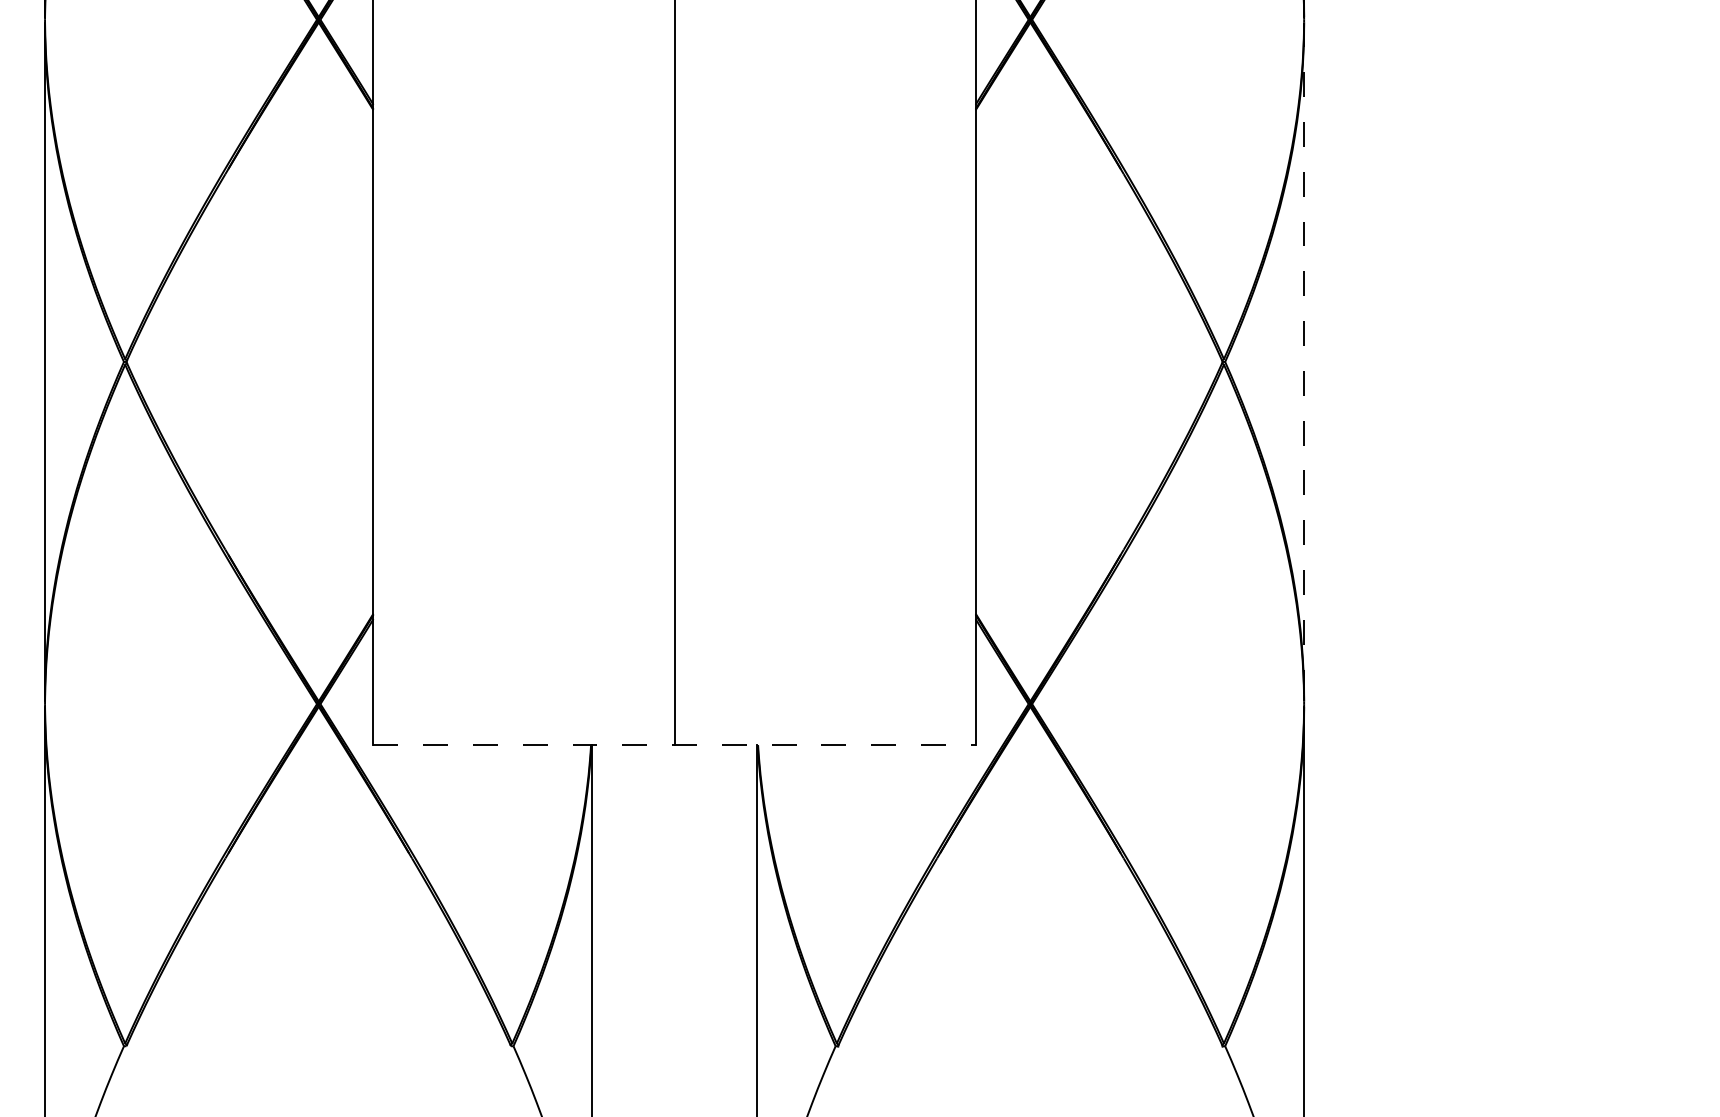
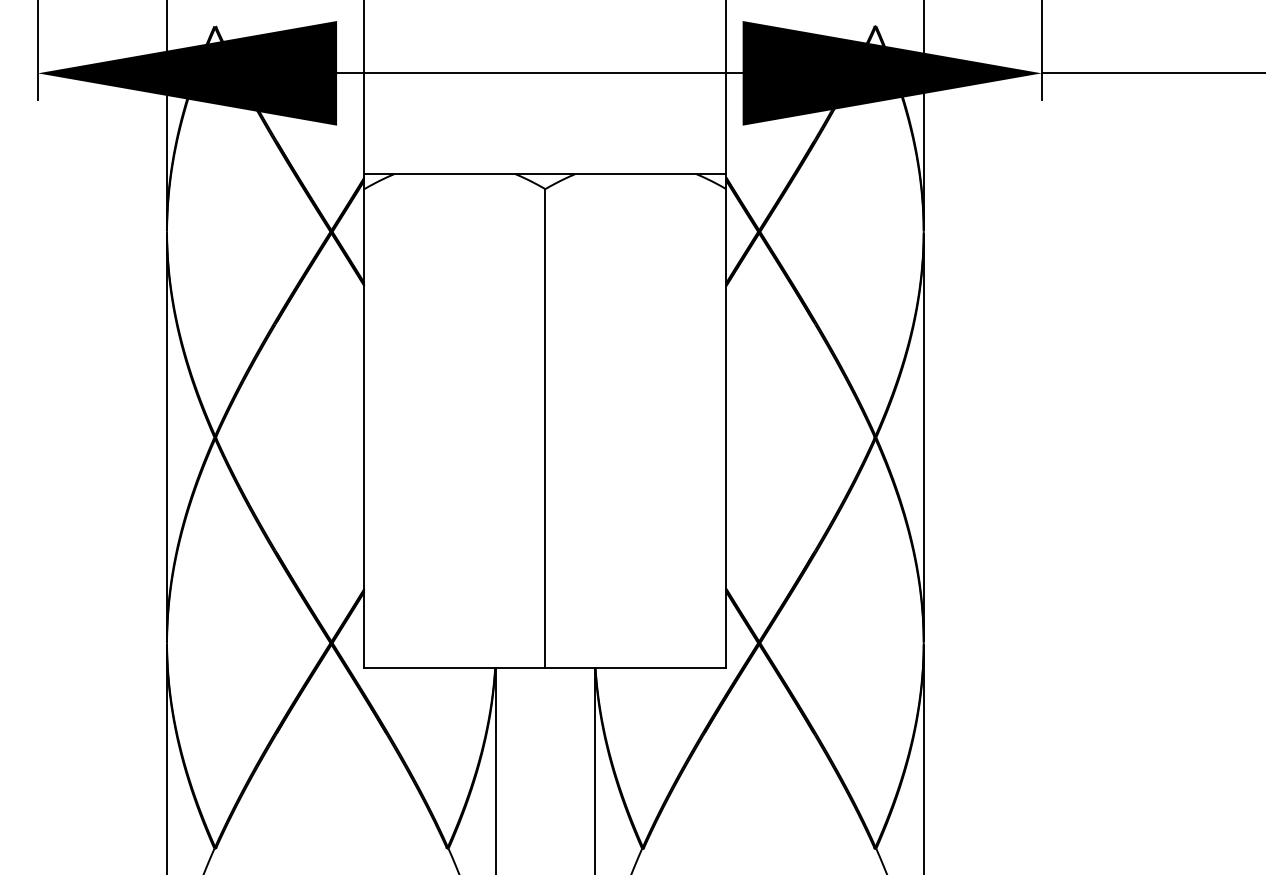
line: (1303, 361) -> (923, 437), dashed -> solid
line: (674, 744) -> (545, 667), dashed -> solid

